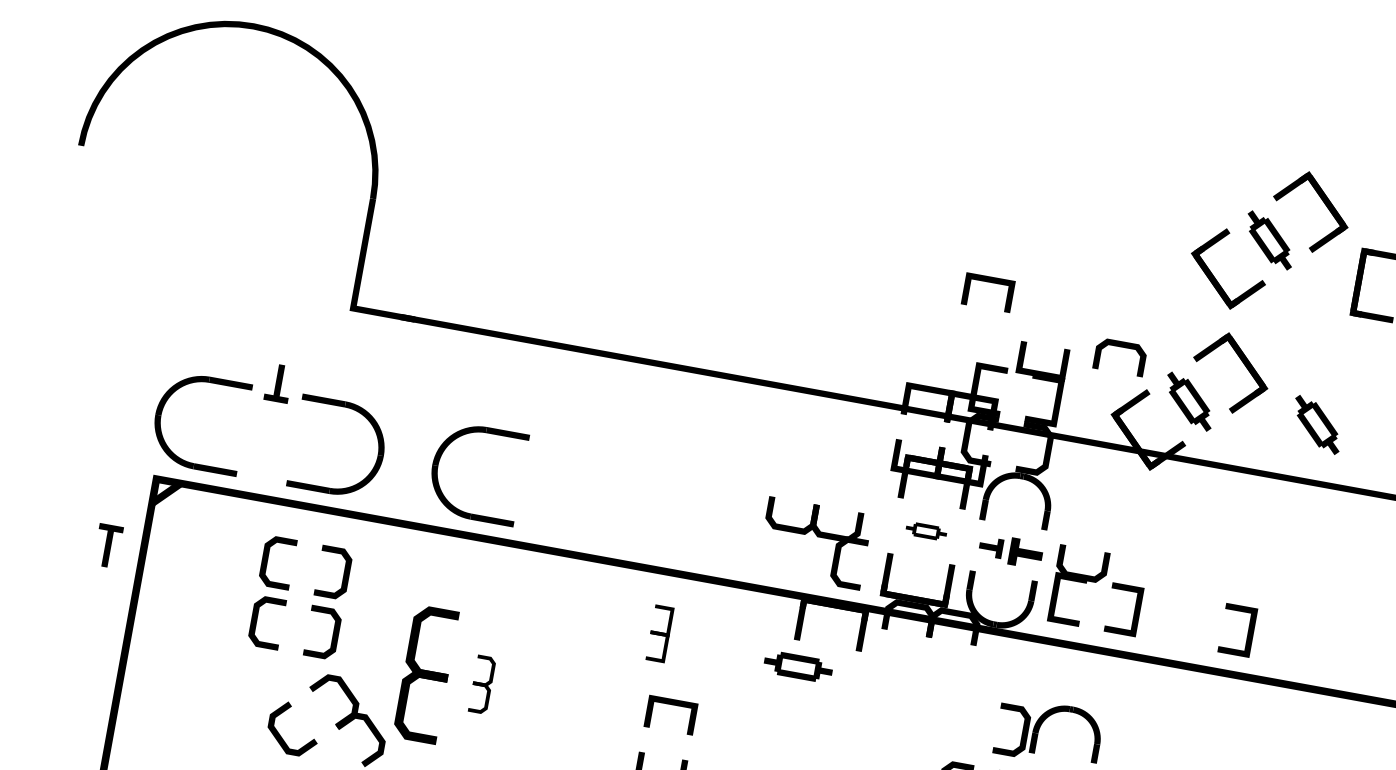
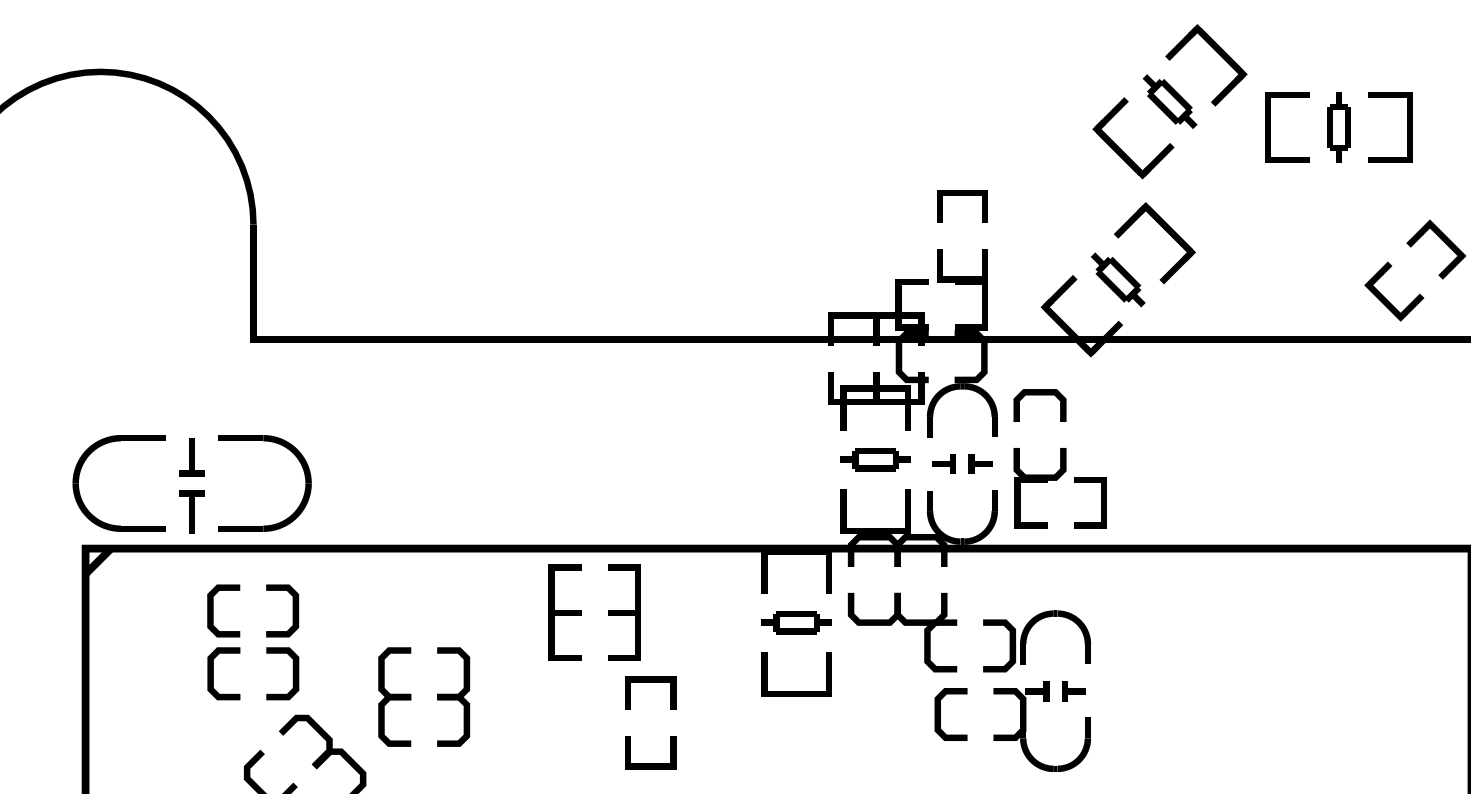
line: (990, 282) -> (962, 195), moved
curve: (1121, 347) -> (1039, 395), moved
part: (278, 383) -> (191, 457), moved
part: (1317, 424) -> (1252, 279), removed
part: (439, 462) -> (369, 479), removed
part: (926, 531) -> (875, 459), size x1.67
part: (816, 536) -> (903, 625), moved
part: (107, 545) -> (191, 511), moved
part: (1025, 553) -> (980, 463), size x0.71
part: (602, 623) -> (564, 612), added
line: (1248, 632) -> (1220, 502), removed
part: (660, 633) -> (624, 612), size x1.67
part: (798, 666) -> (796, 622), moved
part: (425, 673) -> (394, 696), size x0.71
part: (482, 684) -> (453, 696), size x1.67
part: (810, 738) -> (796, 691), added

